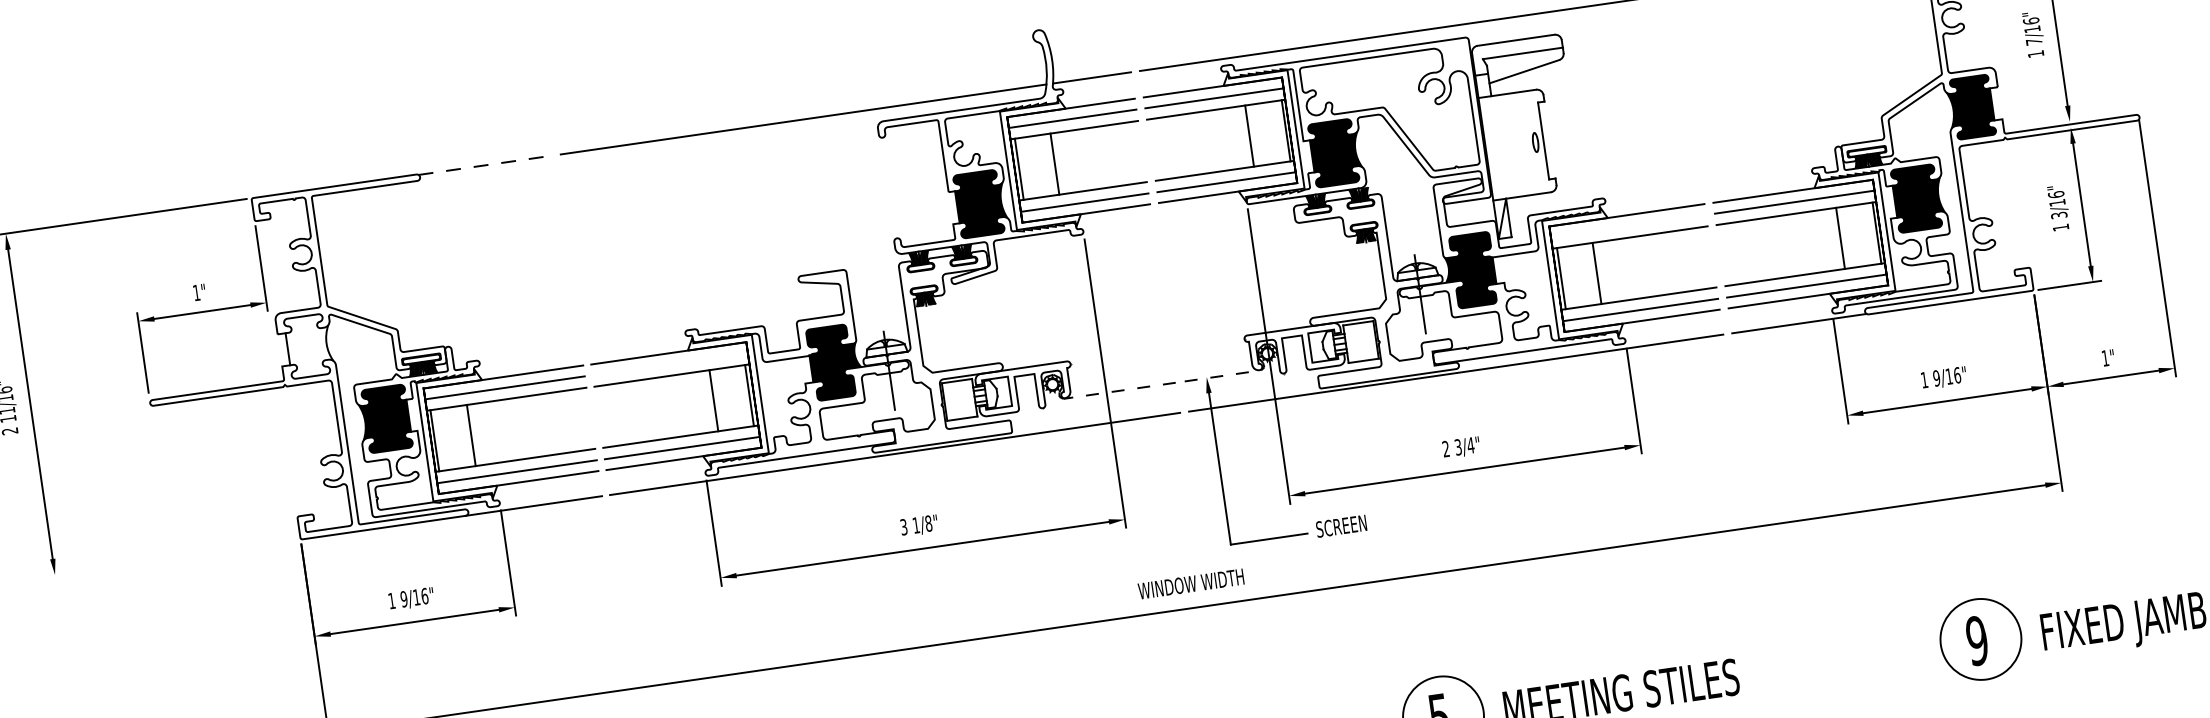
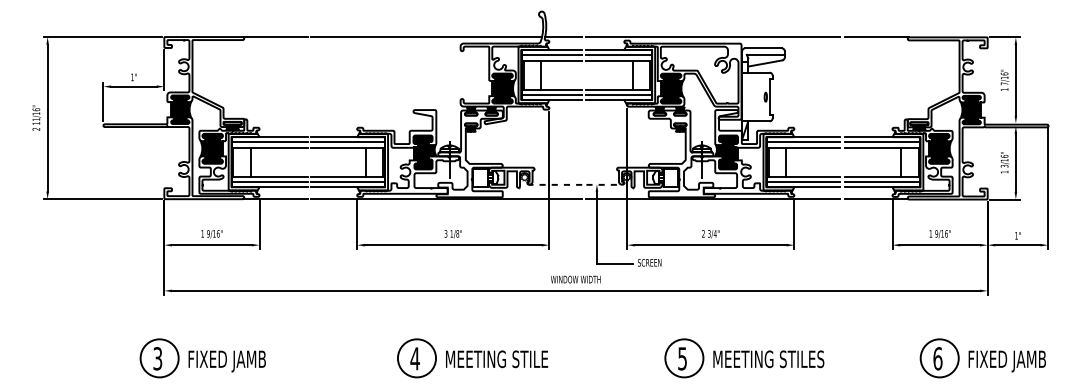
line: (485, 165) -> (275, 37), dashed -> solid
line: (1628, 226) -> (803, 142), added
fill: (309, 345) -> (181, 109), added
line: (671, 364) -> (348, 142), added
line: (170, 559) -> (102, 199), added
text: (1976, 640) -> (937, 358), 9 -> 6

